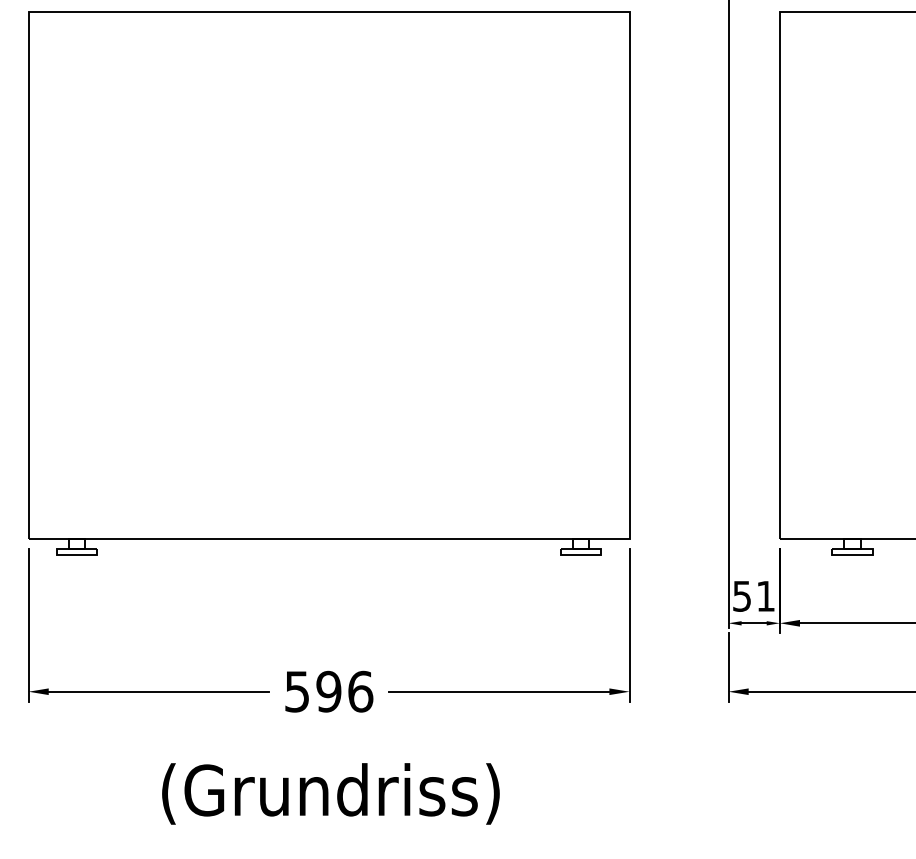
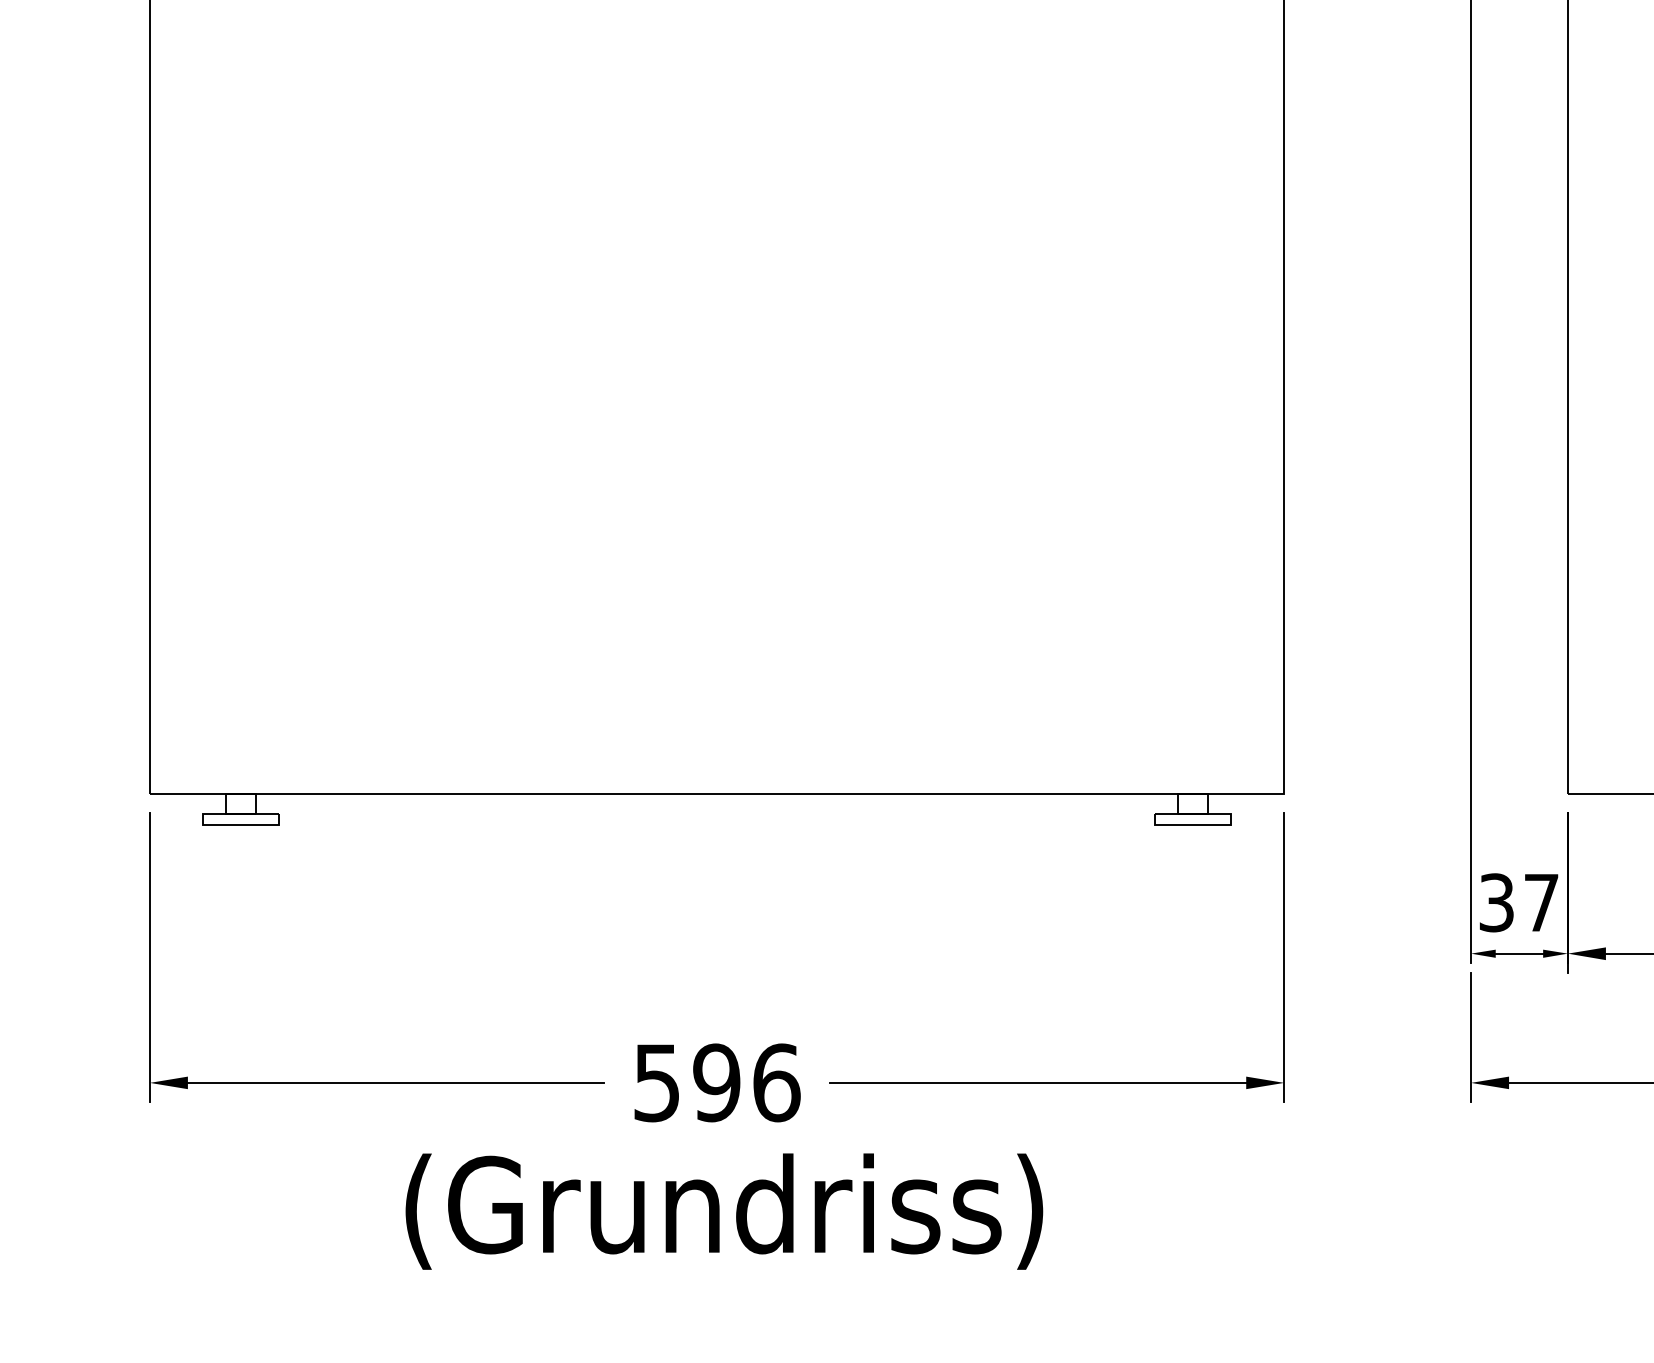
text: (753, 595) -> (1518, 901), 51 -> 37
text: (330, 793) -> (723, 1210), moved

